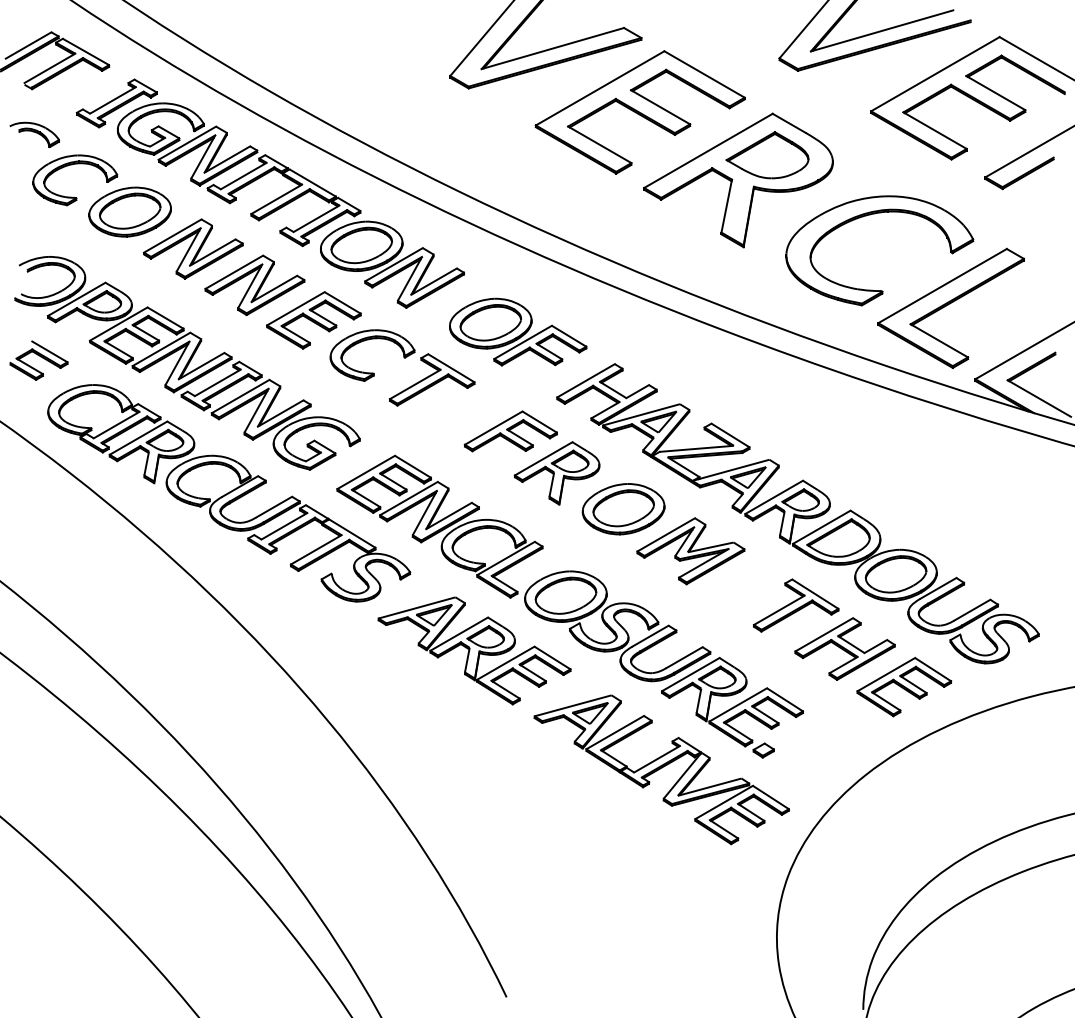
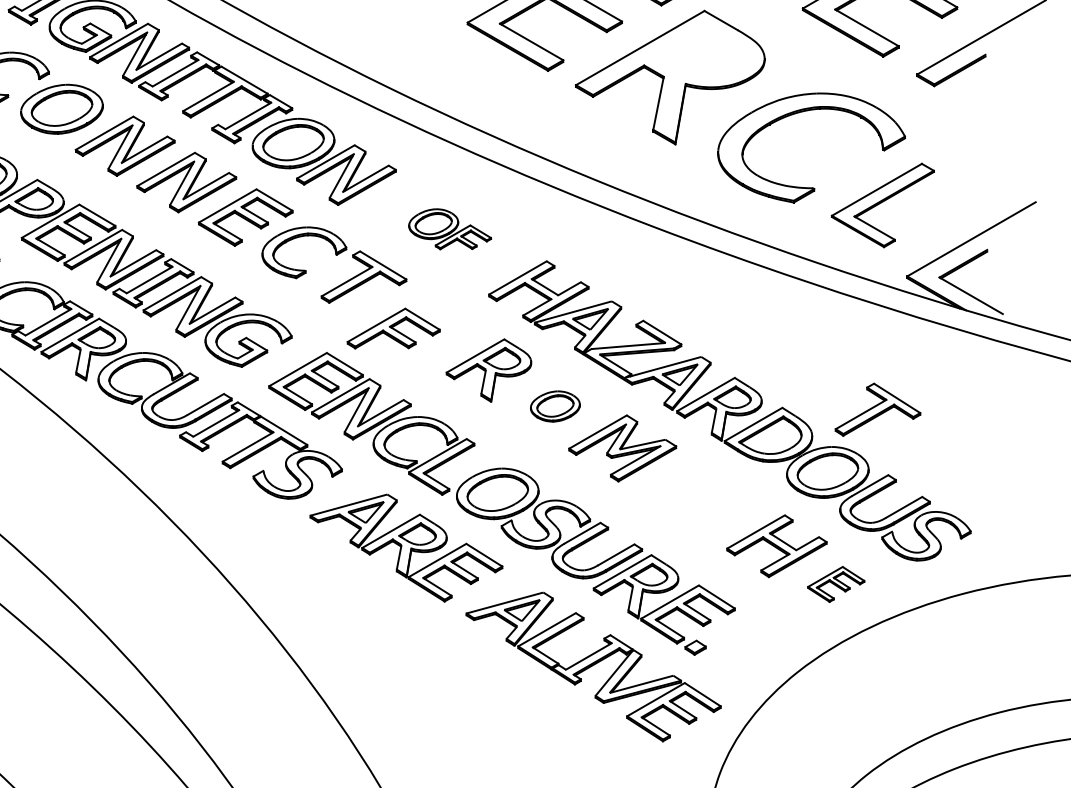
part: (767, 155) -> (699, 52), removed
part: (950, 307) -> (882, 204), size x0.7
part: (518, 331) -> (450, 228), size x0.6
part: (510, 431) -> (393, 328), moved
part: (623, 509) -> (555, 406), size x0.6
part: (795, 605) -> (877, 409), moved
part: (904, 687) -> (836, 584), size x0.6

